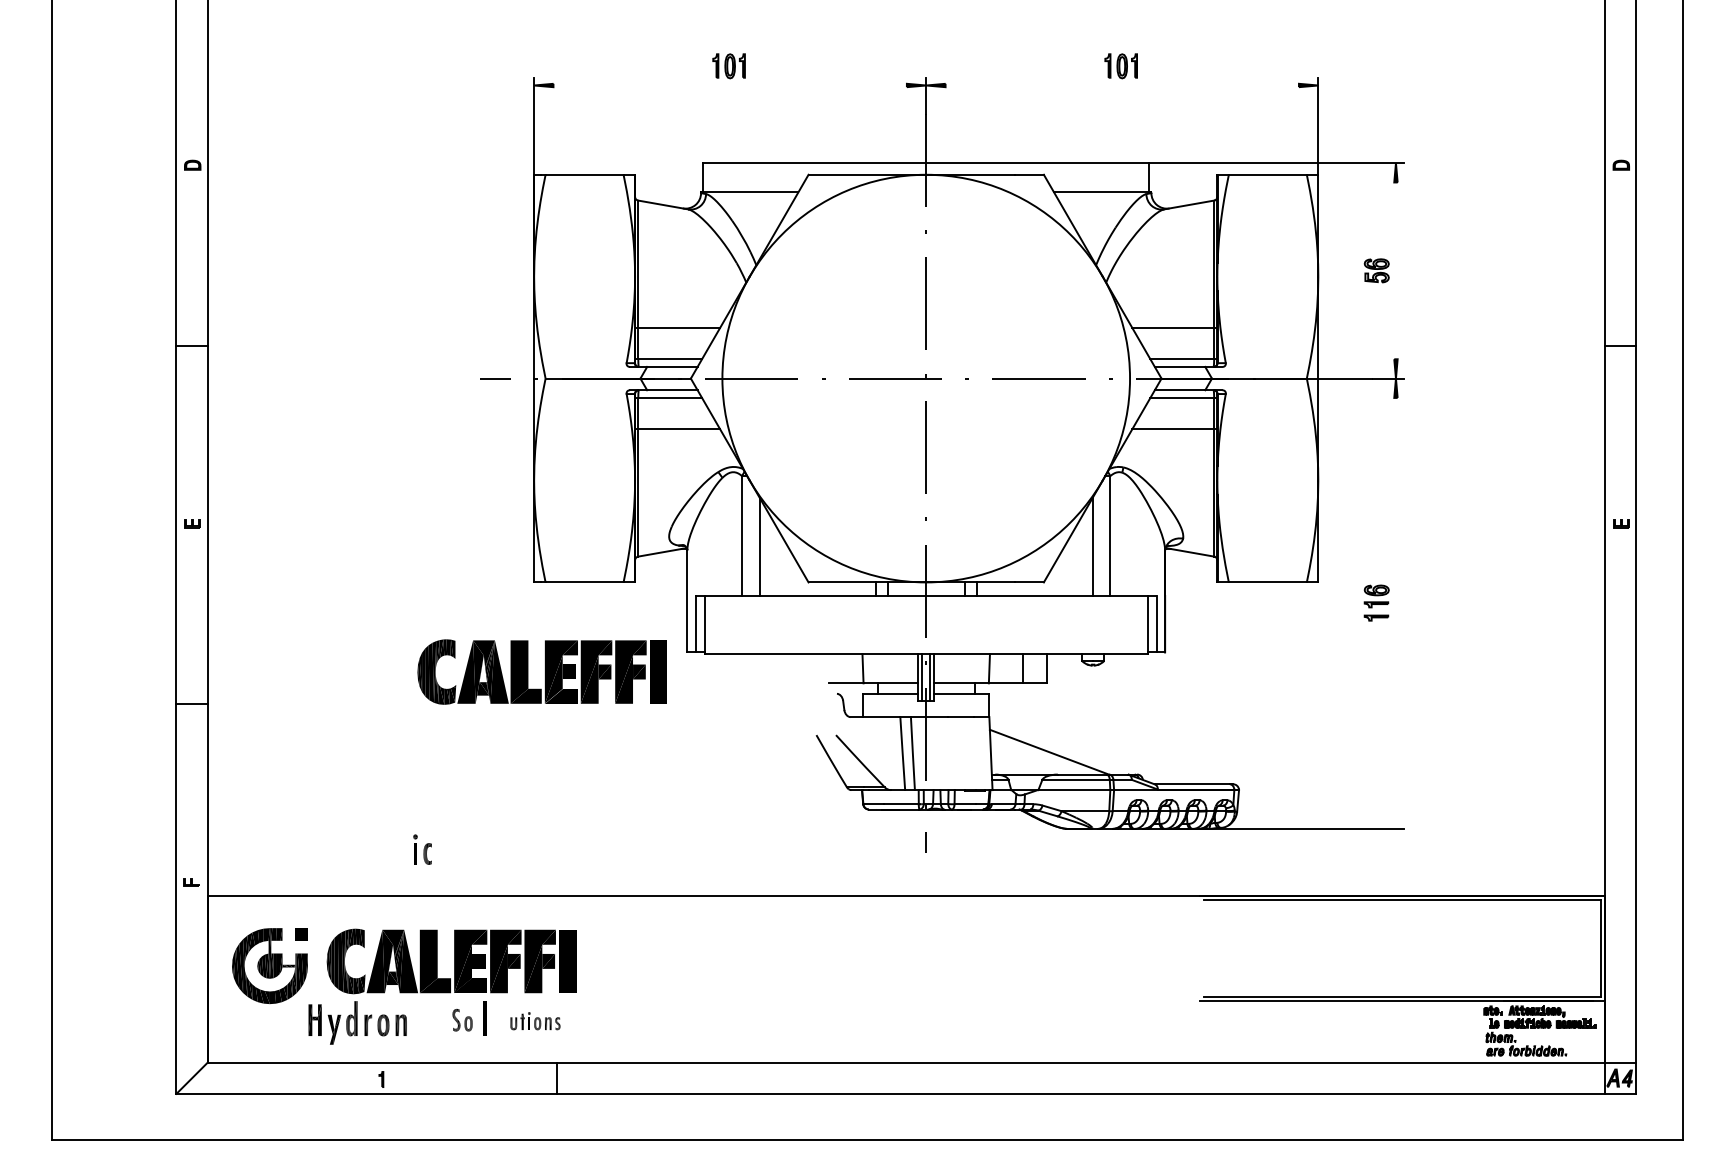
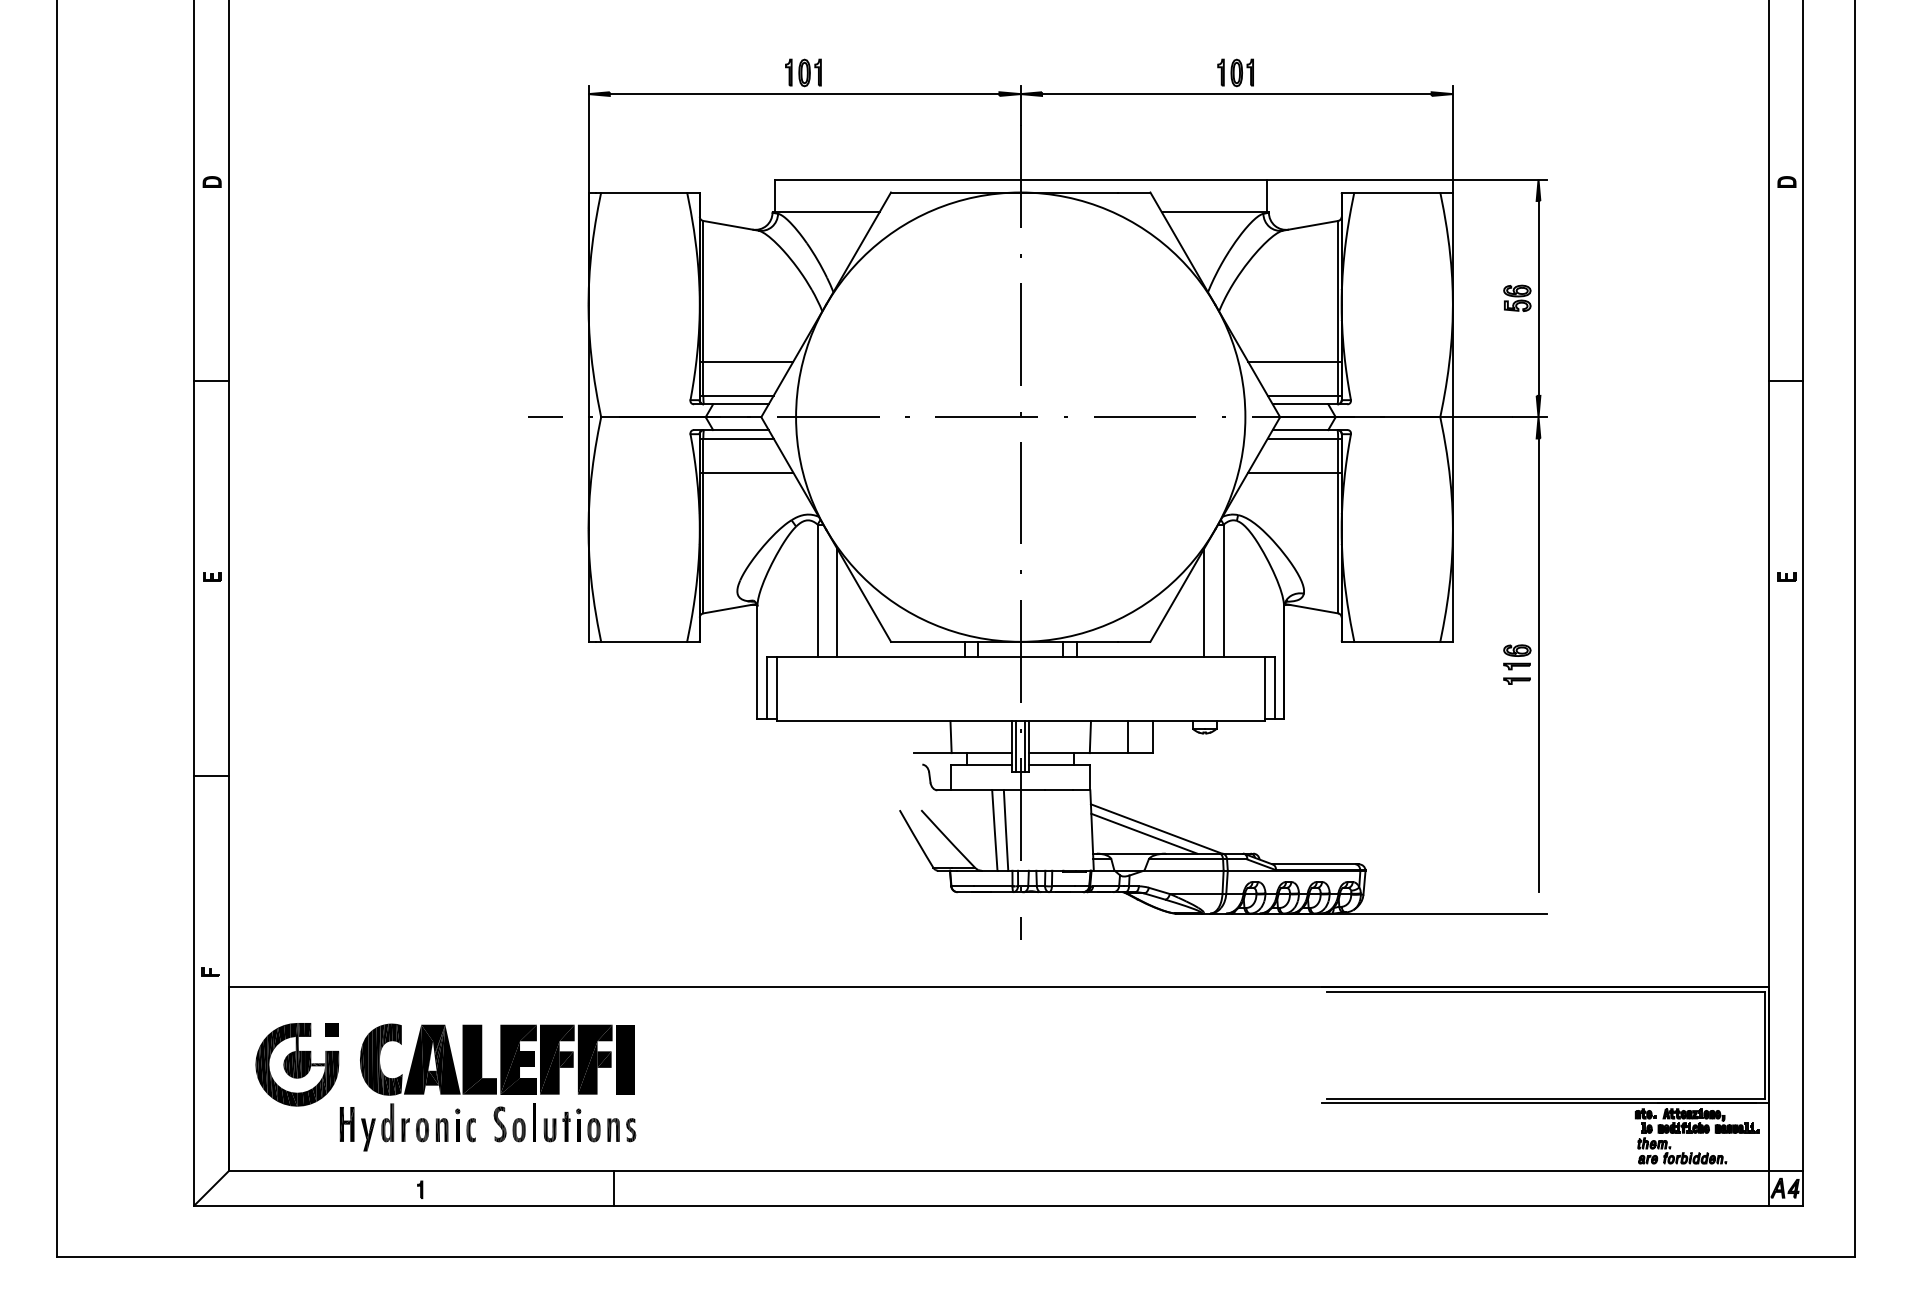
line: (730, 85) -> (804, 94), added
line: (1121, 85) -> (1236, 94), added
line: (1395, 270) -> (1538, 298), added
line: (1395, 603) -> (1538, 665), added
part: (542, 671) -> (597, 740), removed
line: (1038, 756) -> (1144, 833), added
part: (422, 849) -> (465, 1125), moved
part: (462, 1020) -> (509, 1124), size x1.43
part: (535, 1021) -> (589, 1125), size x1.67

